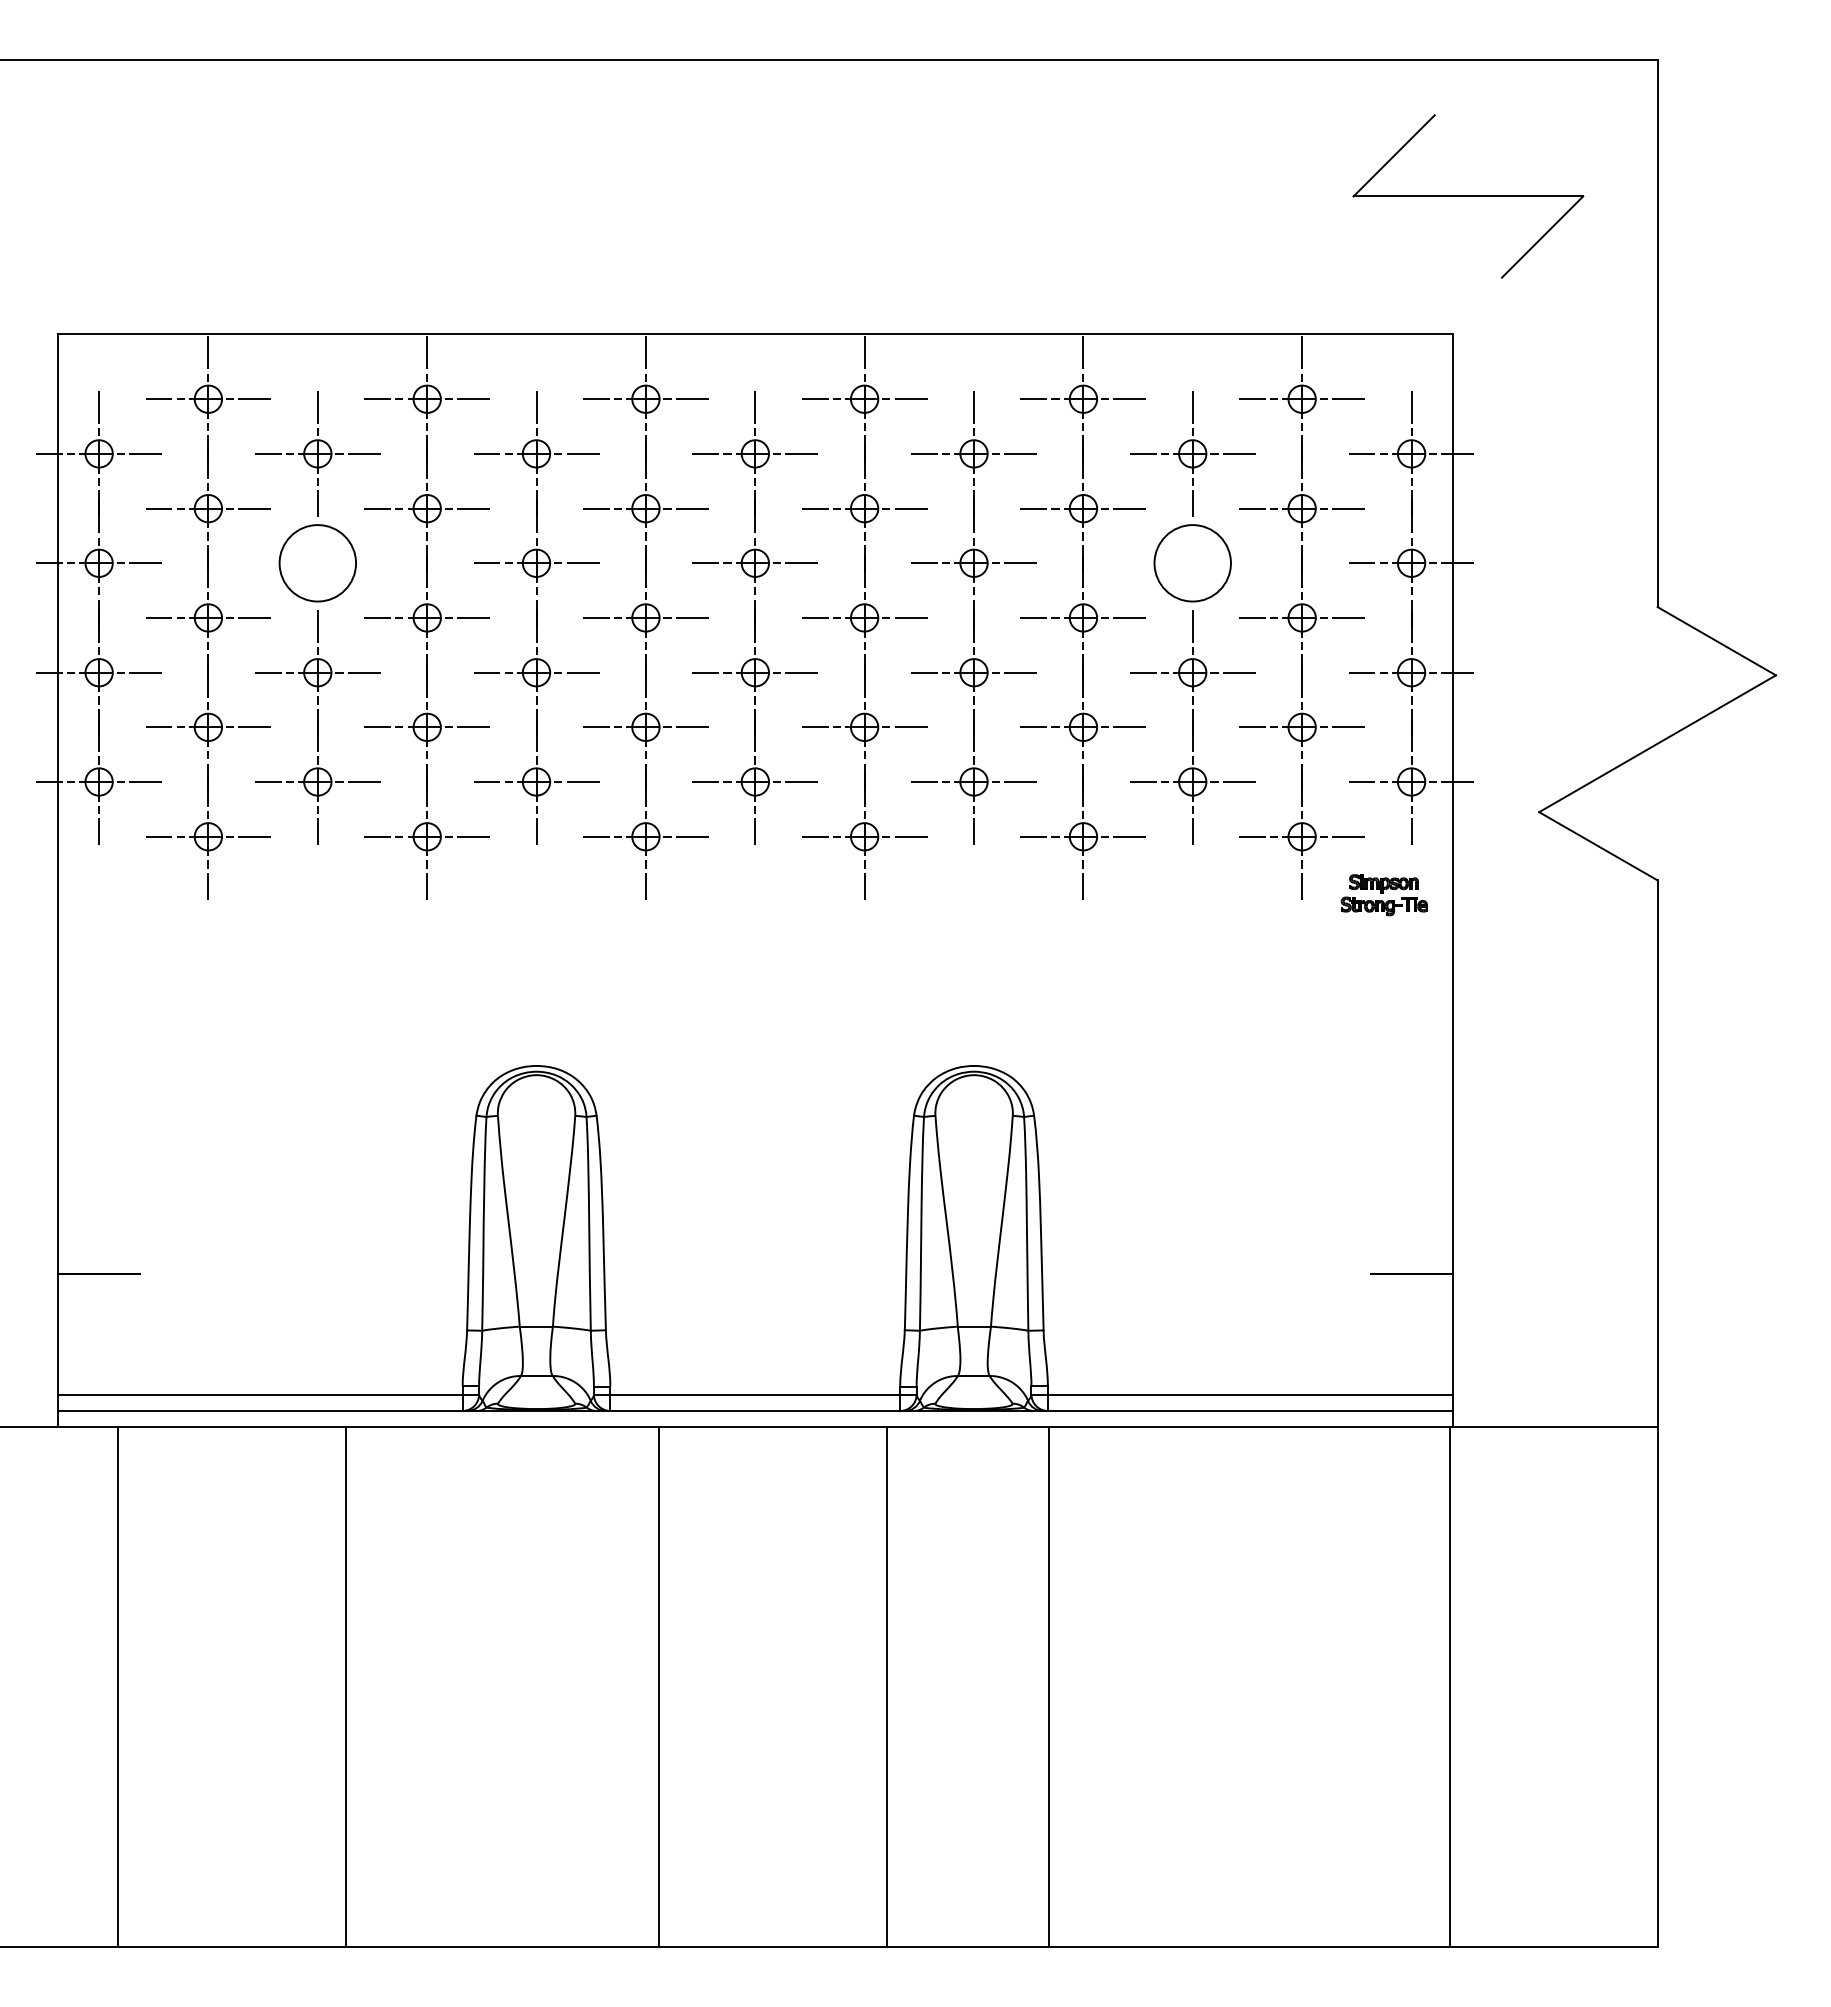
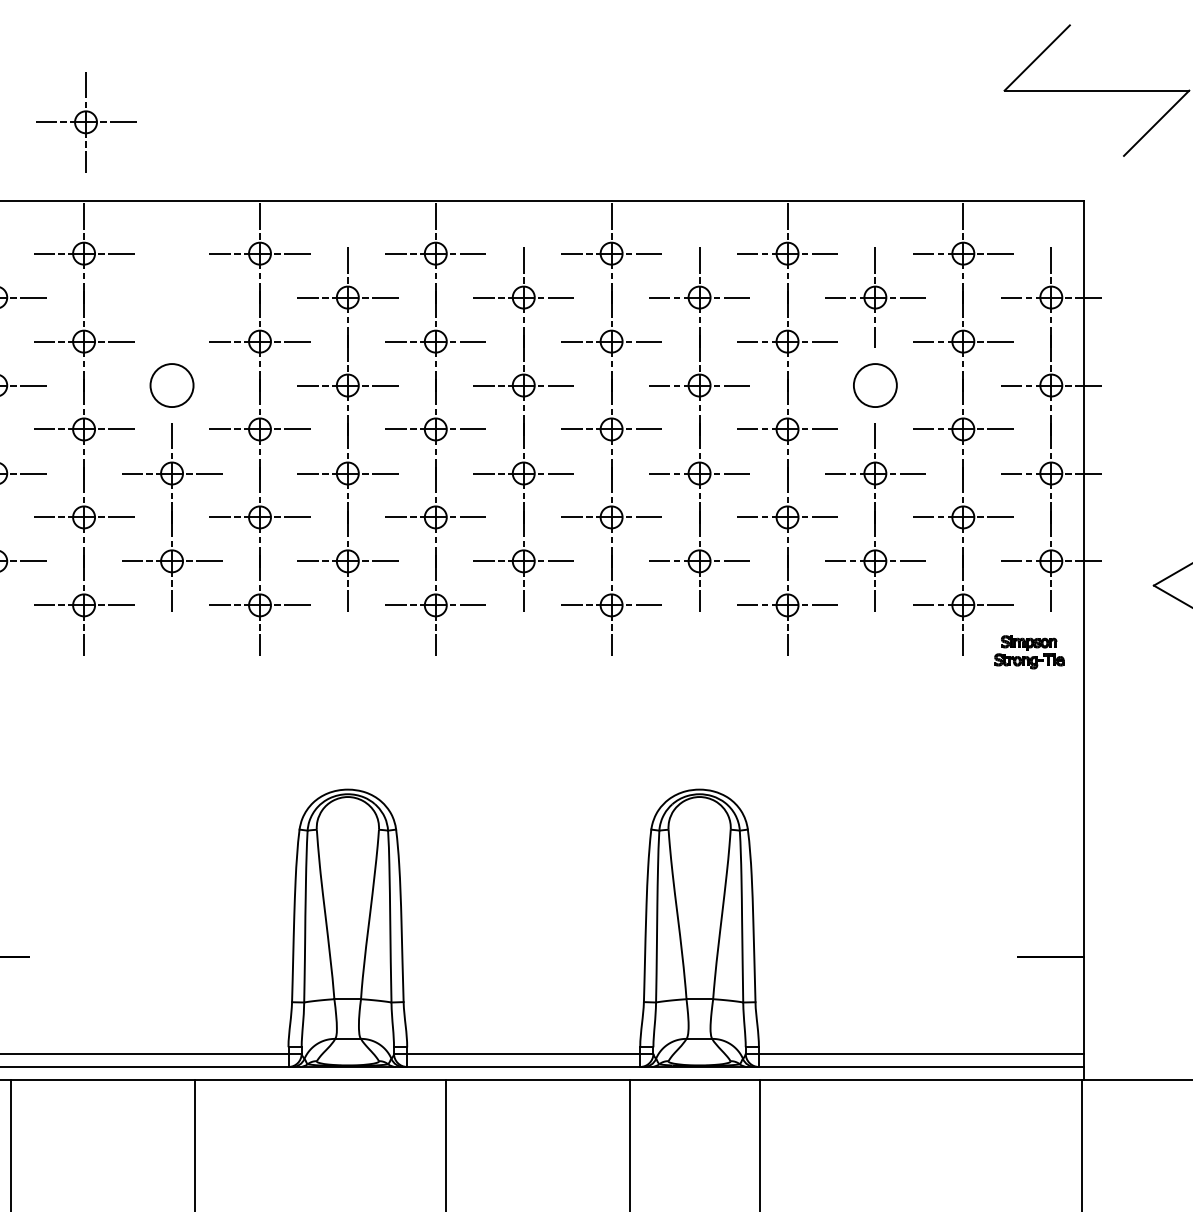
part: (317, 453) -> (85, 122), moved
circle: (317, 563) -> (171, 385), size x0.7
circle: (1192, 563) -> (875, 385), size x0.7

